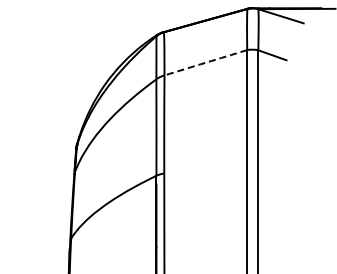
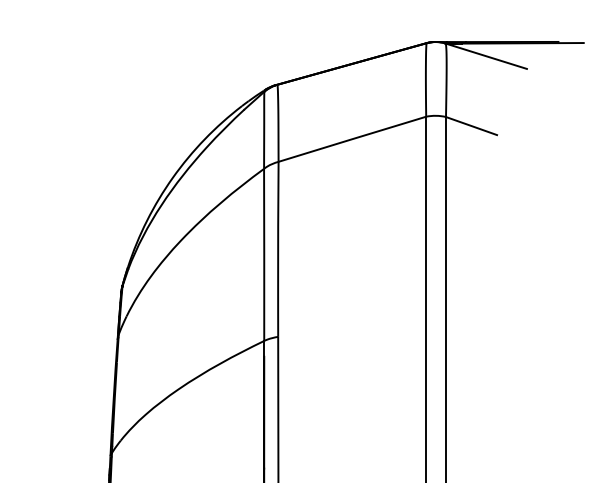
arc: (205, 62) -> (351, 138), dashed -> solid

